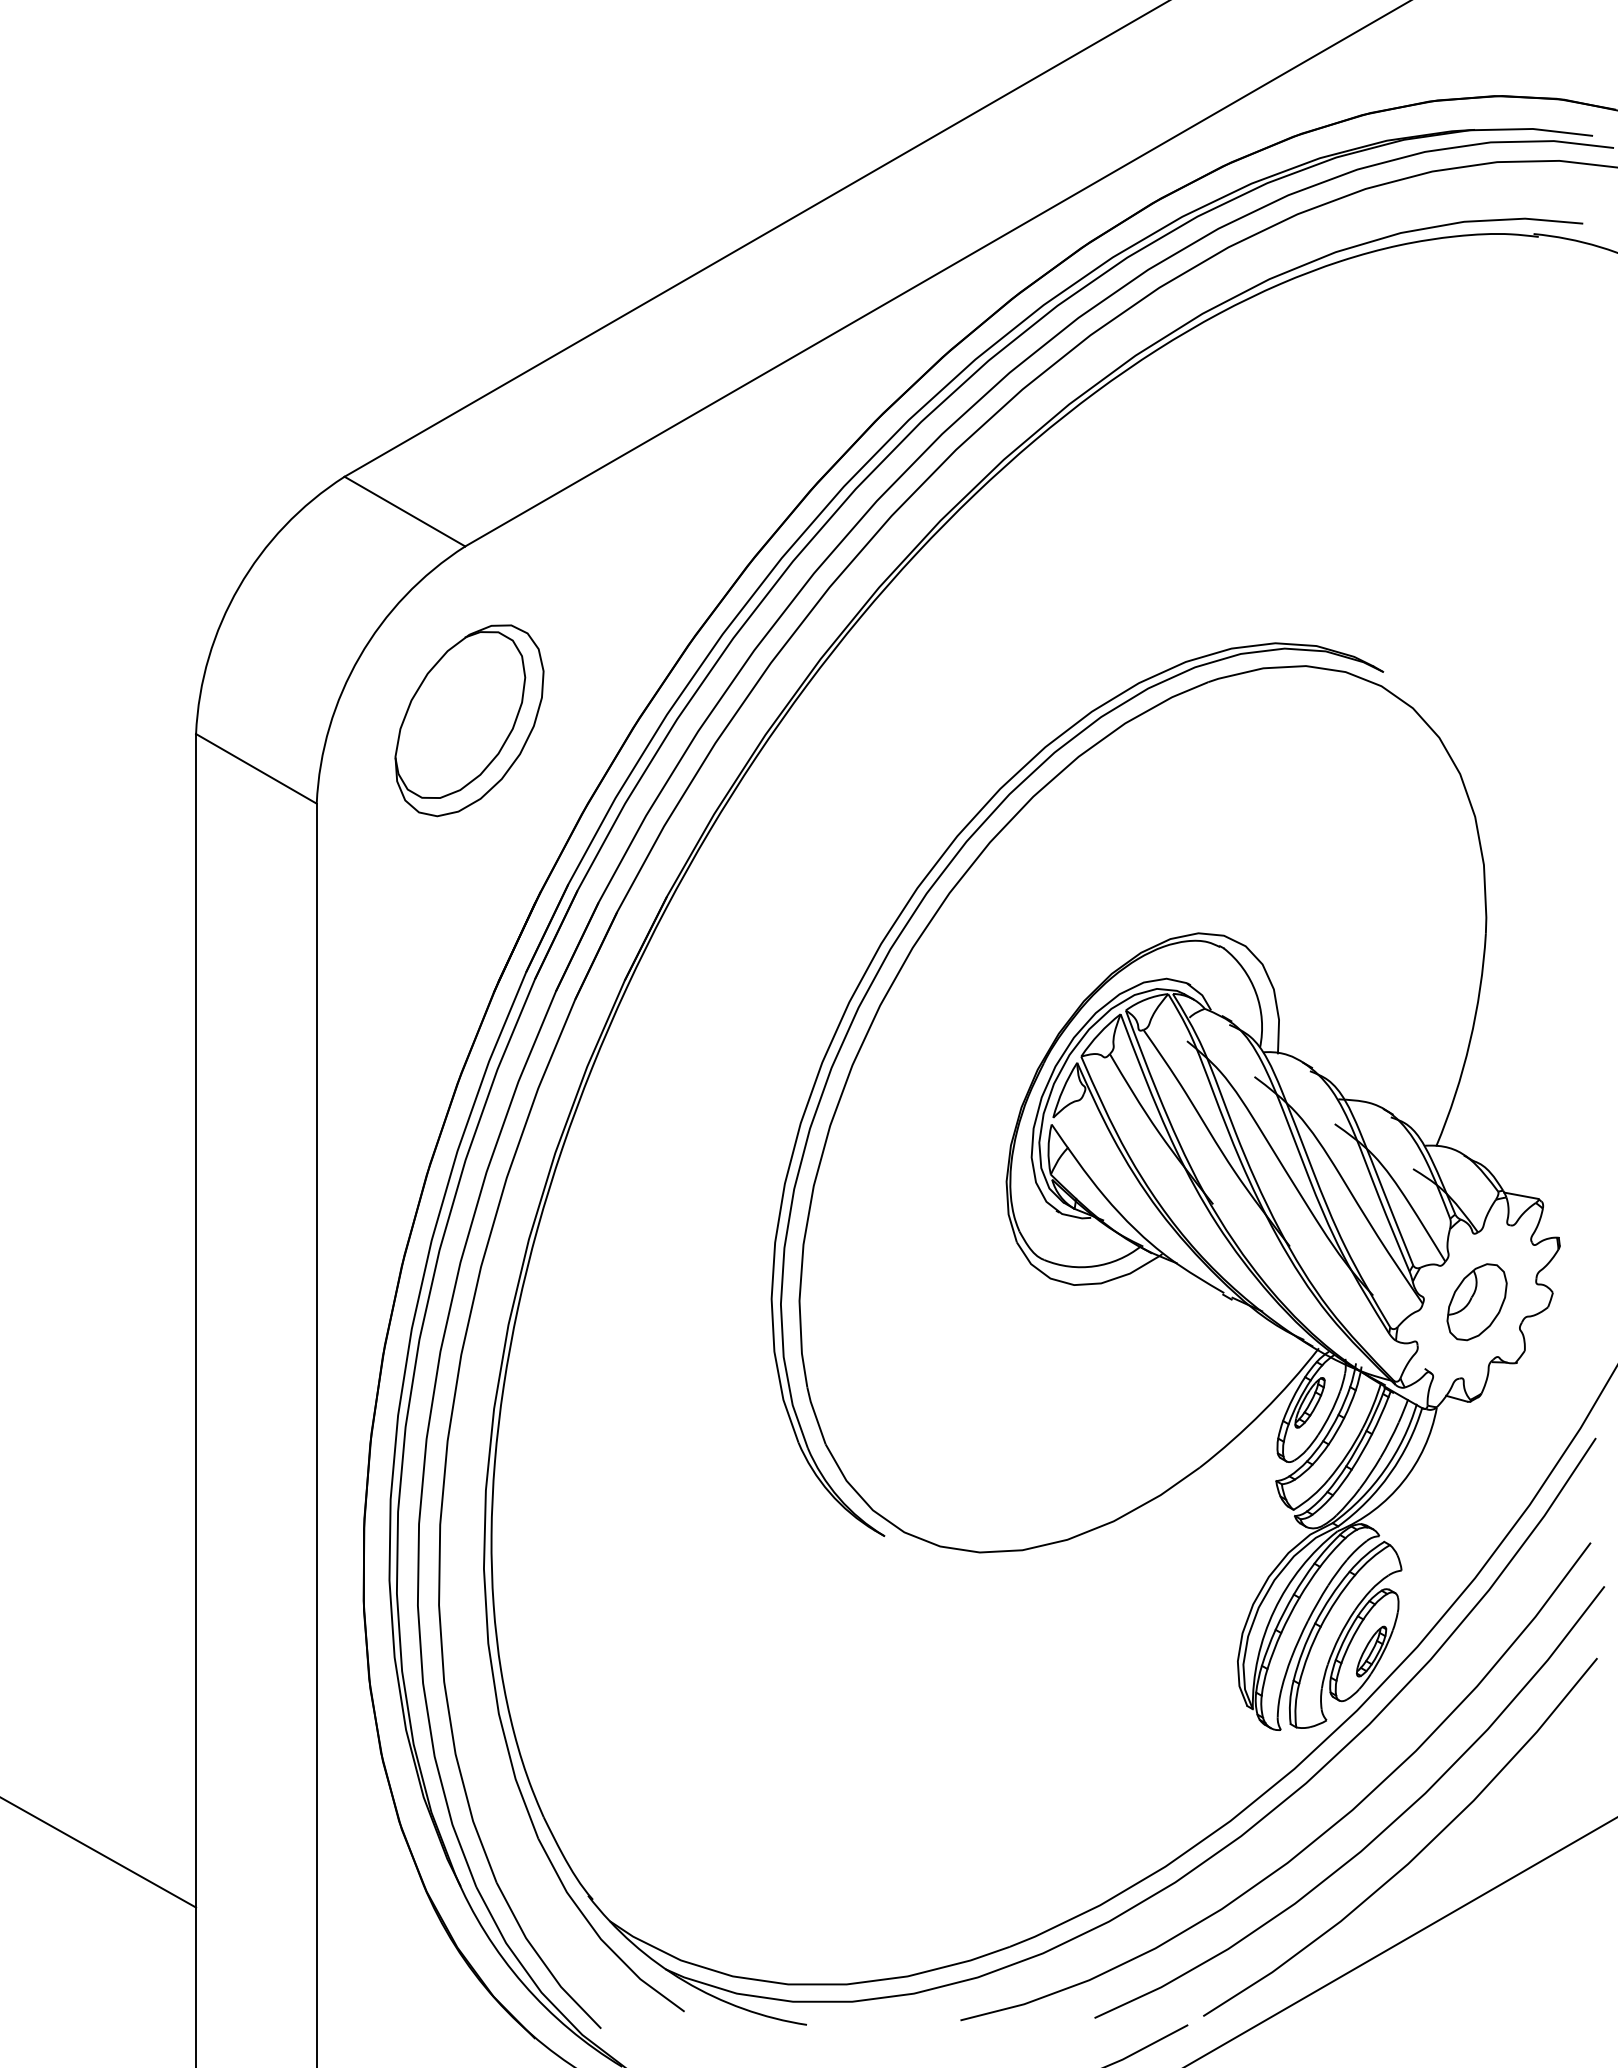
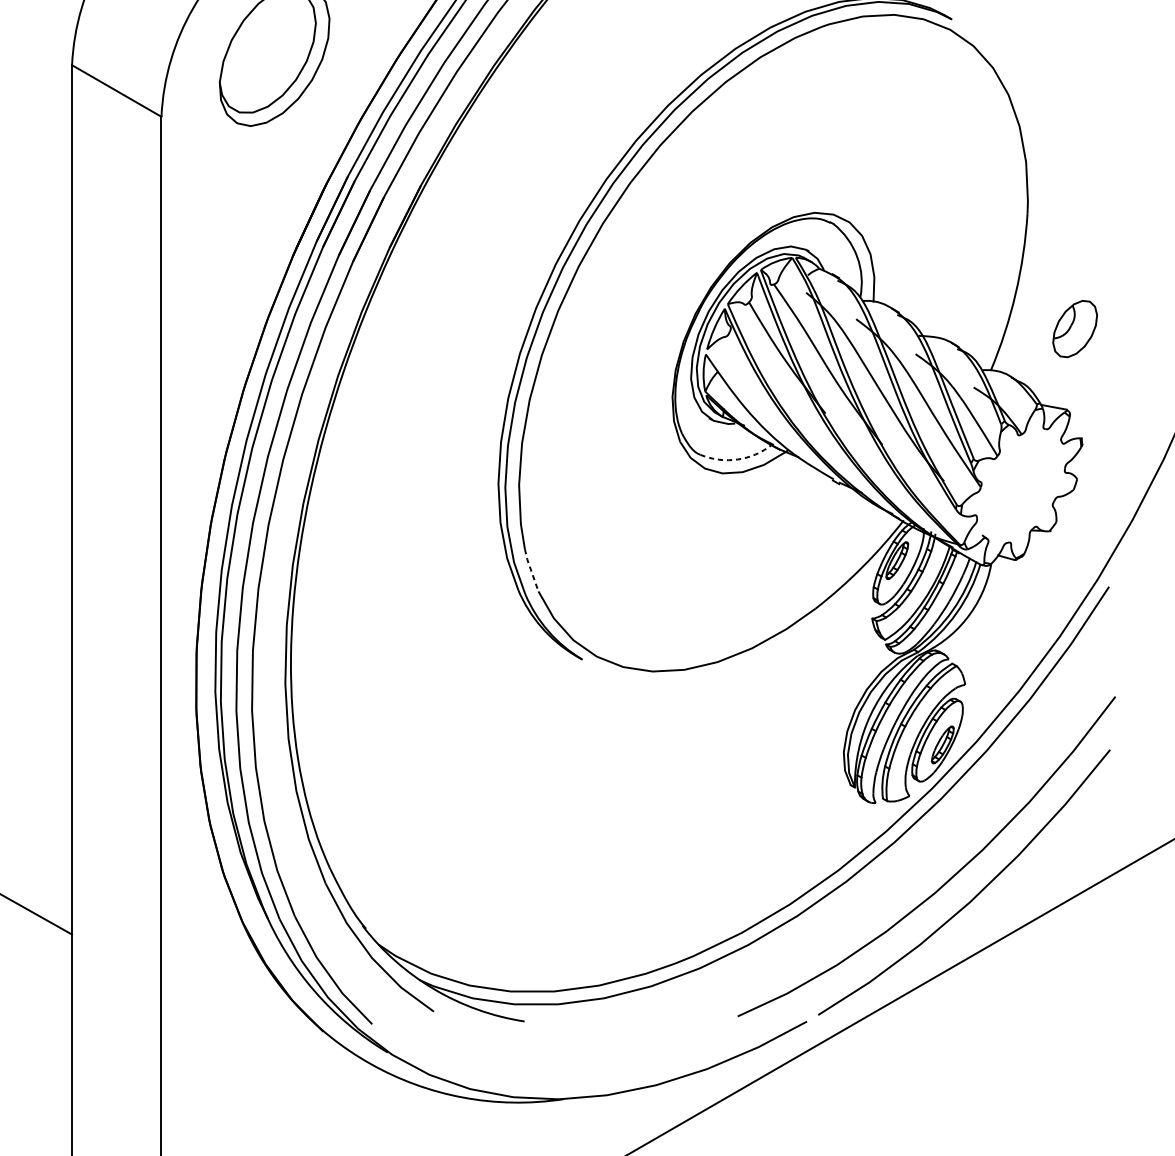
arc: (1094, 1266) -> (737, 459), solid -> dashed
part: (1476, 1302) -> (1074, 329), moved
line: (815, 1415) -> (530, 570), solid -> dashed
curve: (1320, 1834) -> (905, 880), removed

